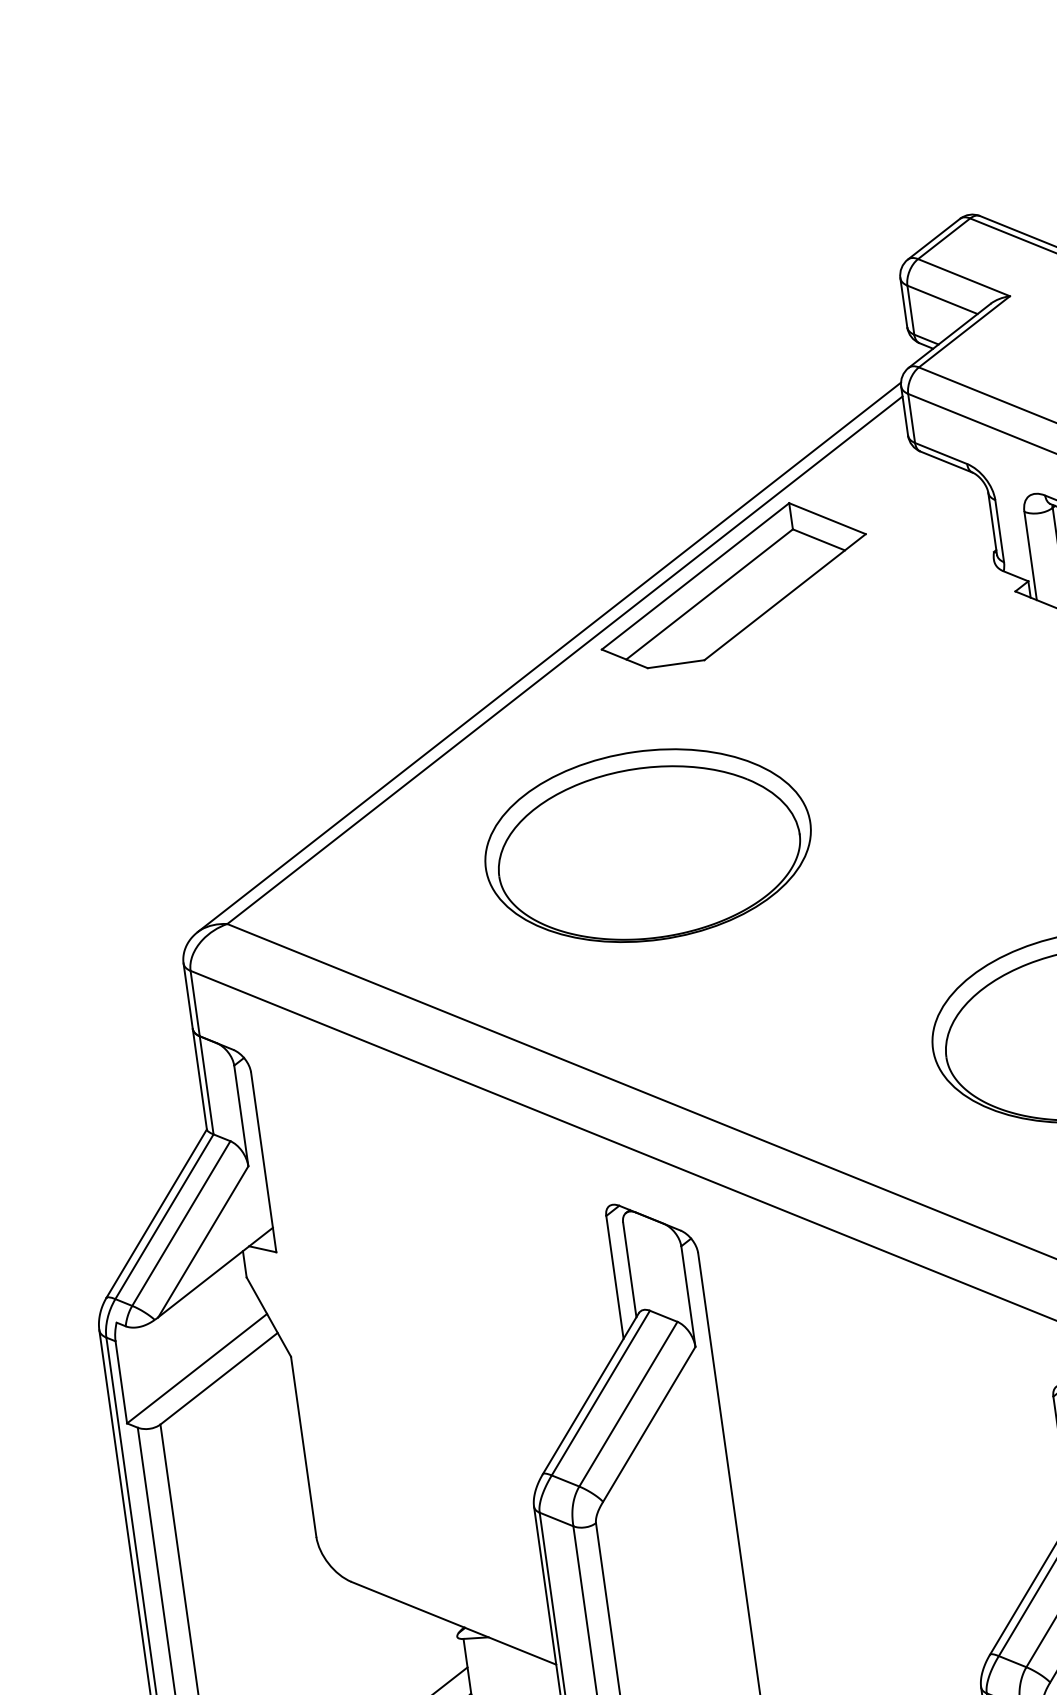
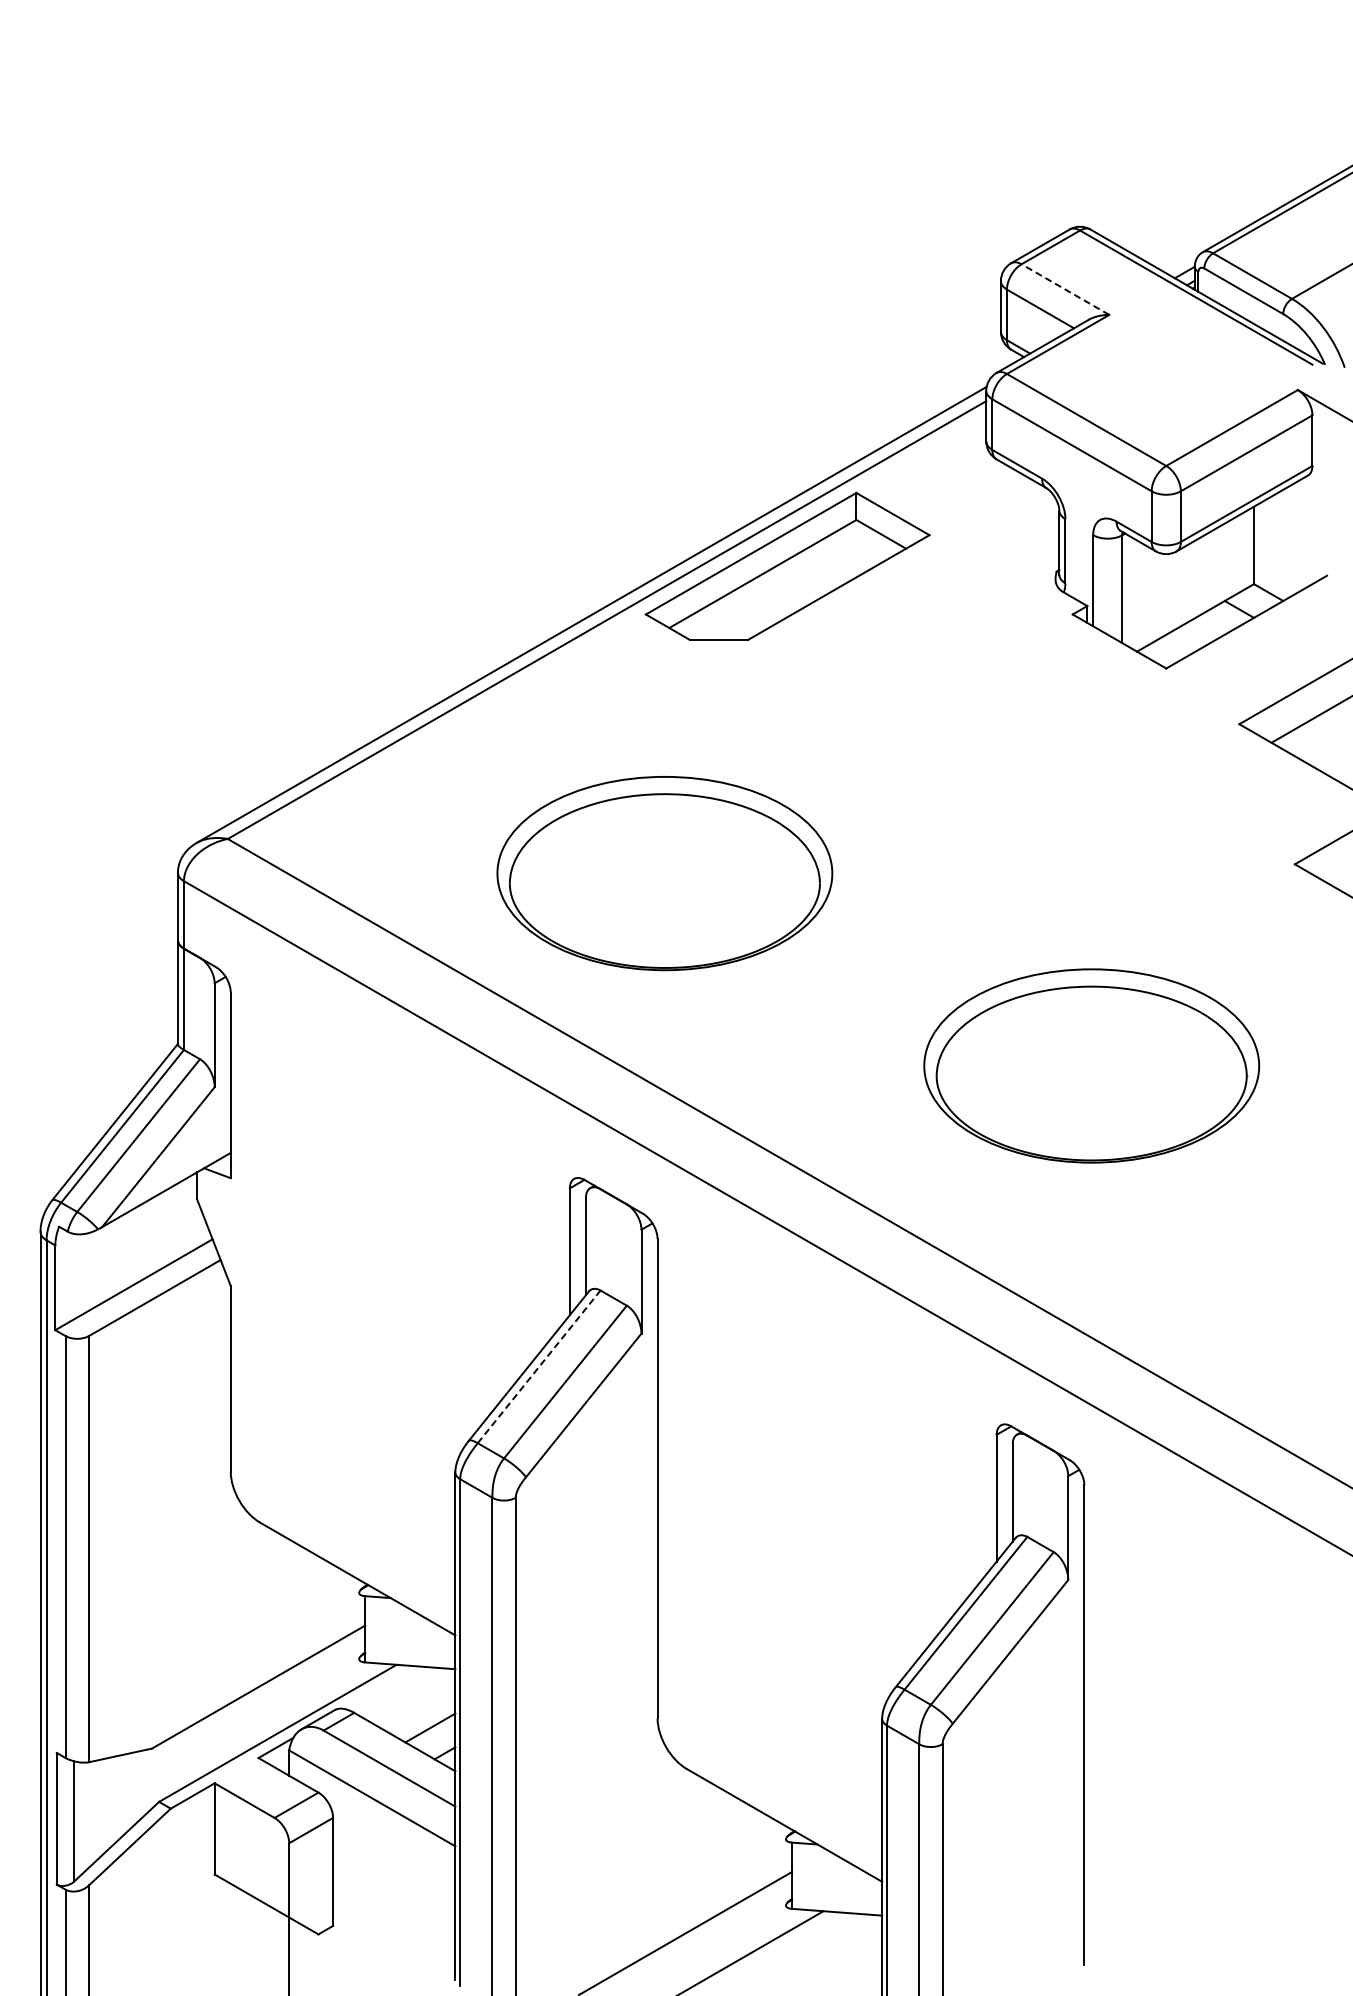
line: (964, 277) -> (1065, 289), solid -> dashed
part: (647, 845) -> (664, 873), moved
line: (601, 1392) -> (539, 1366), solid -> dashed

